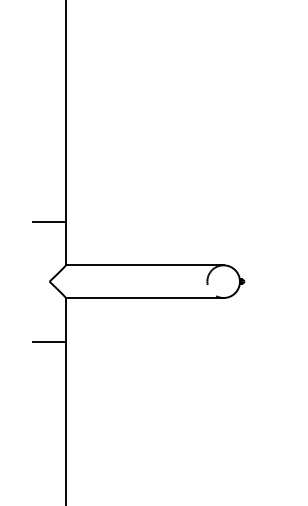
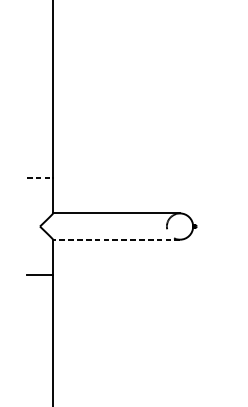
line: (50, 221) -> (40, 178), solid -> dashed
line: (144, 298) -> (116, 240), solid -> dashed

